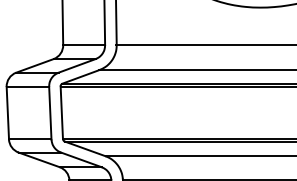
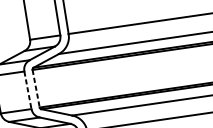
line: (50, 113) -> (28, 90), solid -> dashed
line: (61, 113) -> (36, 89), solid -> dashed

